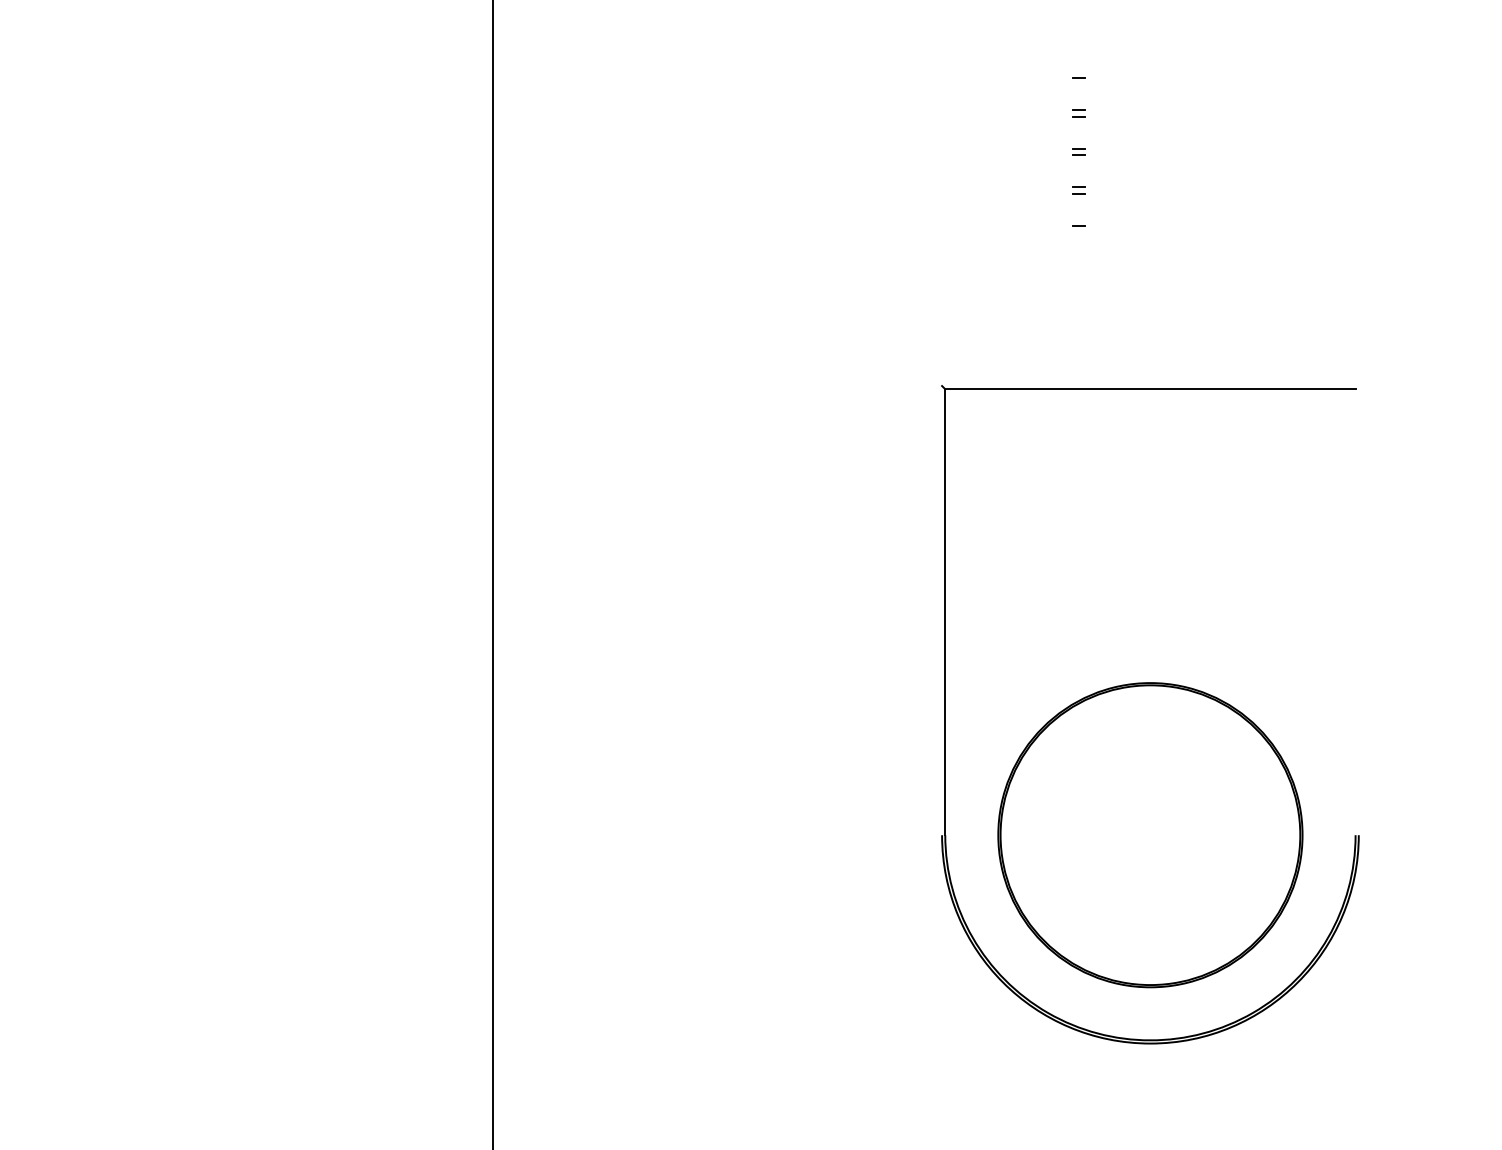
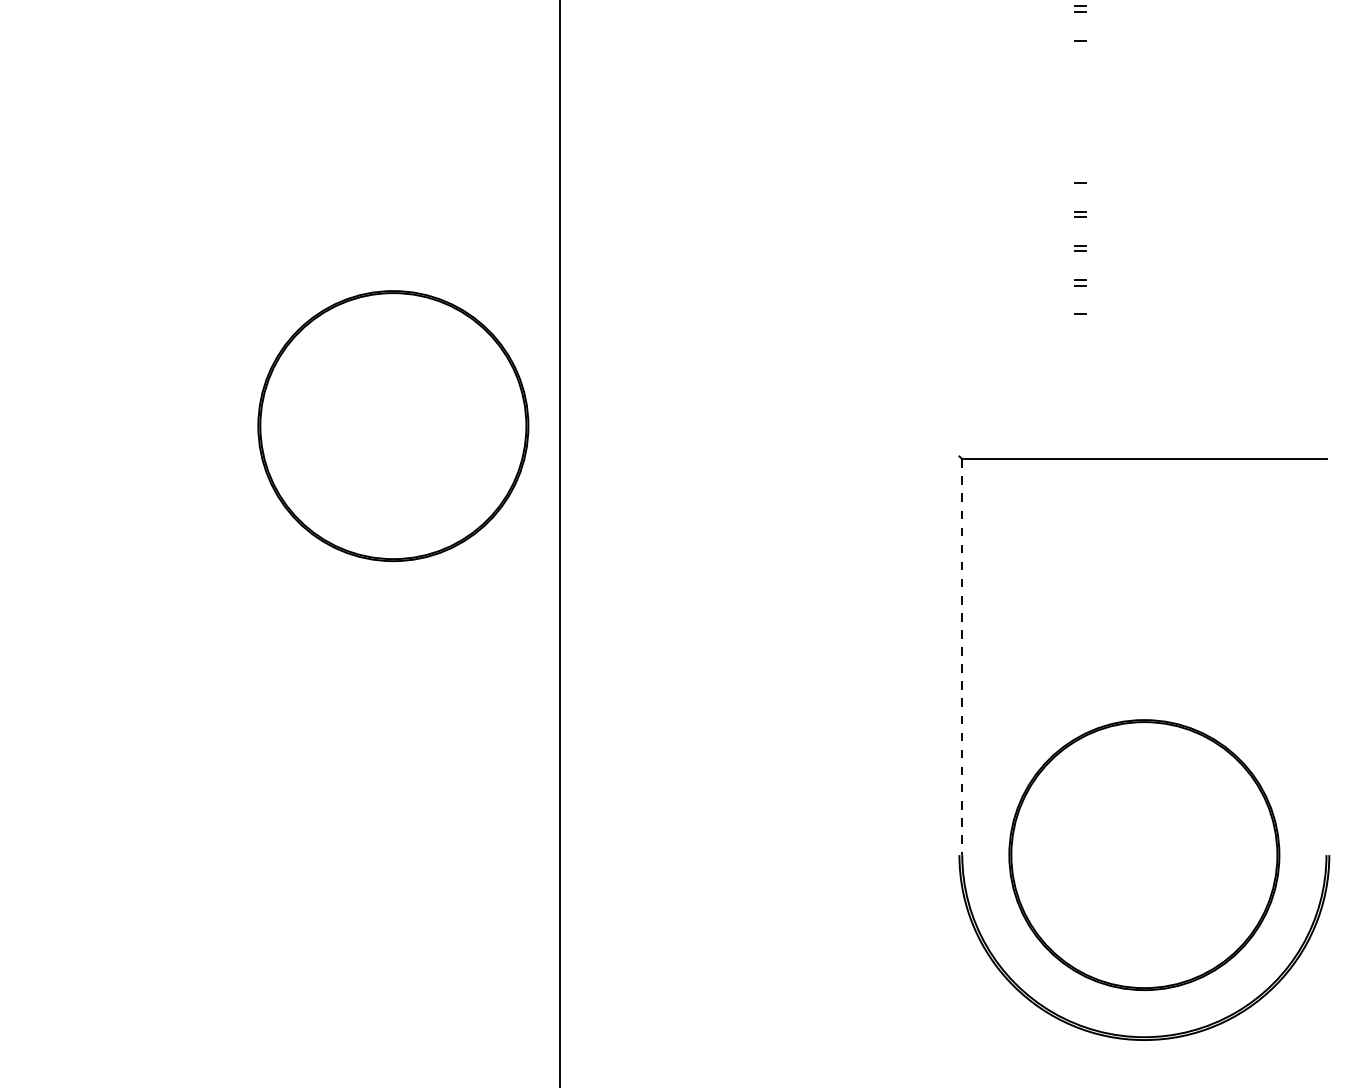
part: (304, 351) -> (393, 425), added
line: (945, 612) -> (962, 657), solid -> dashed

